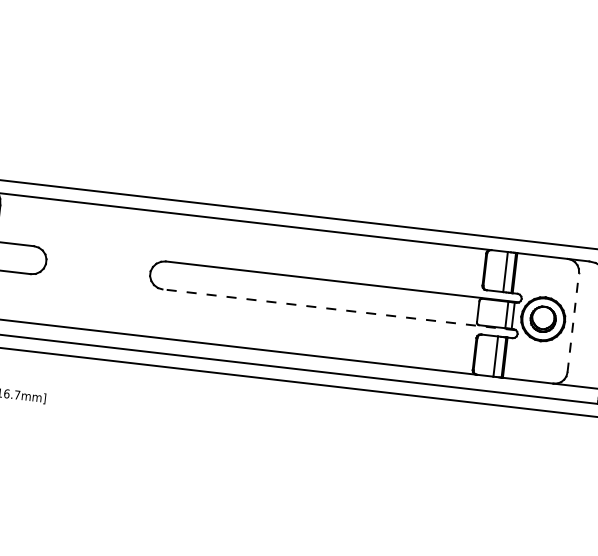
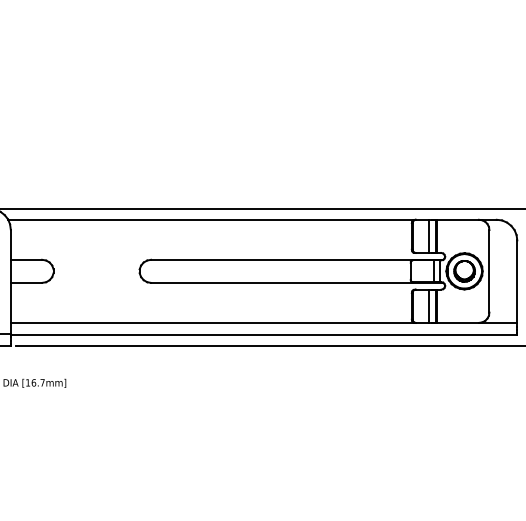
line: (338, 309) -> (296, 282), dashed -> solid
line: (573, 321) -> (489, 270), dashed -> solid

